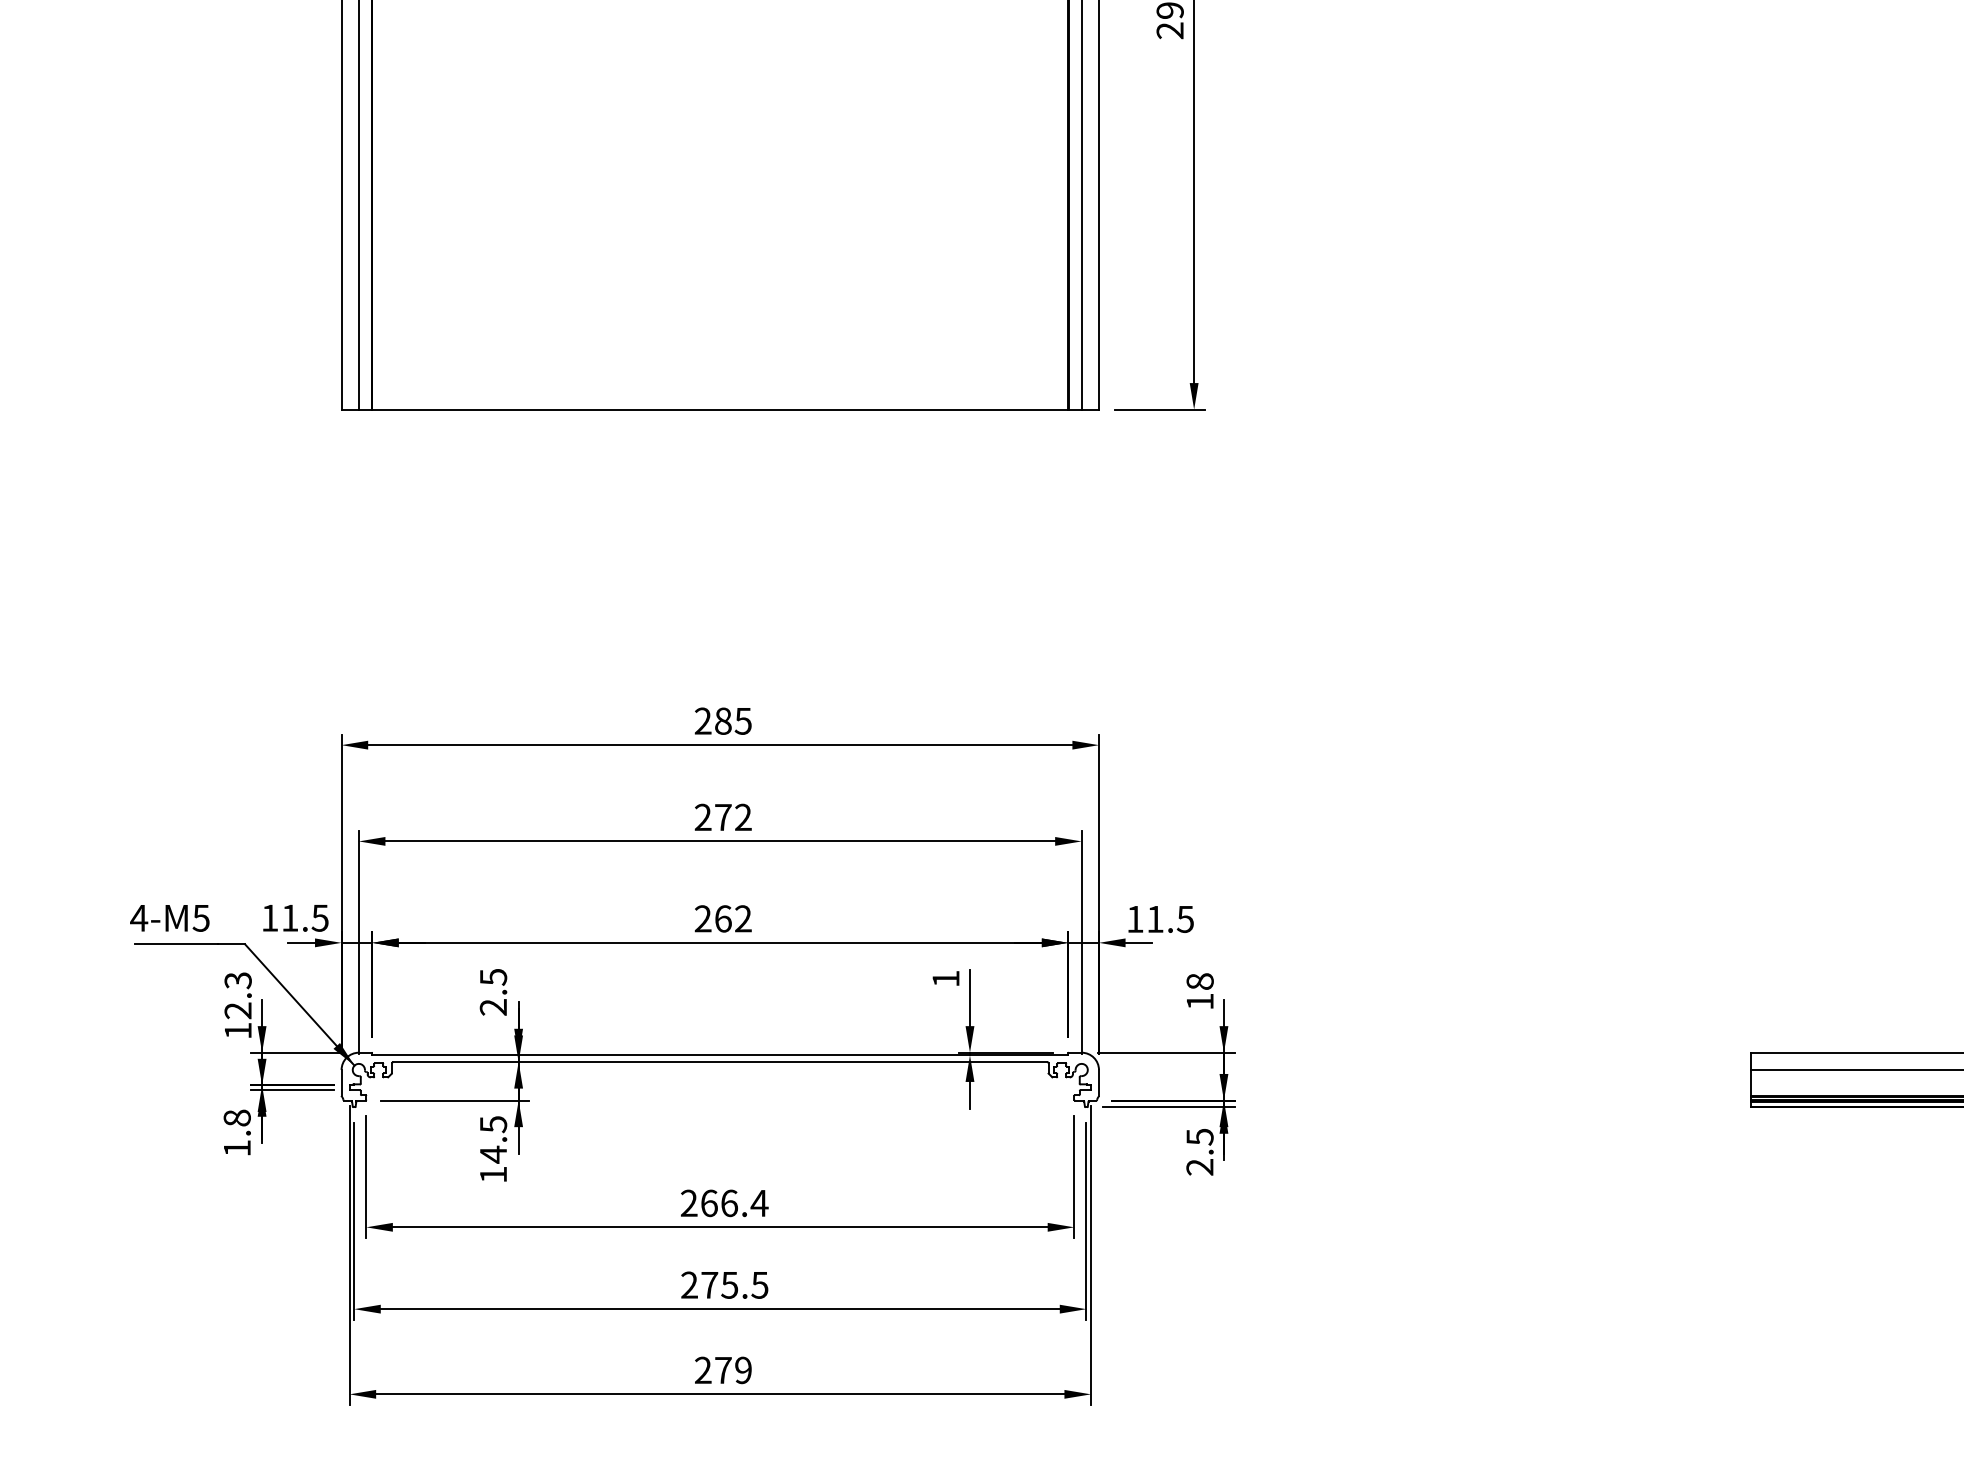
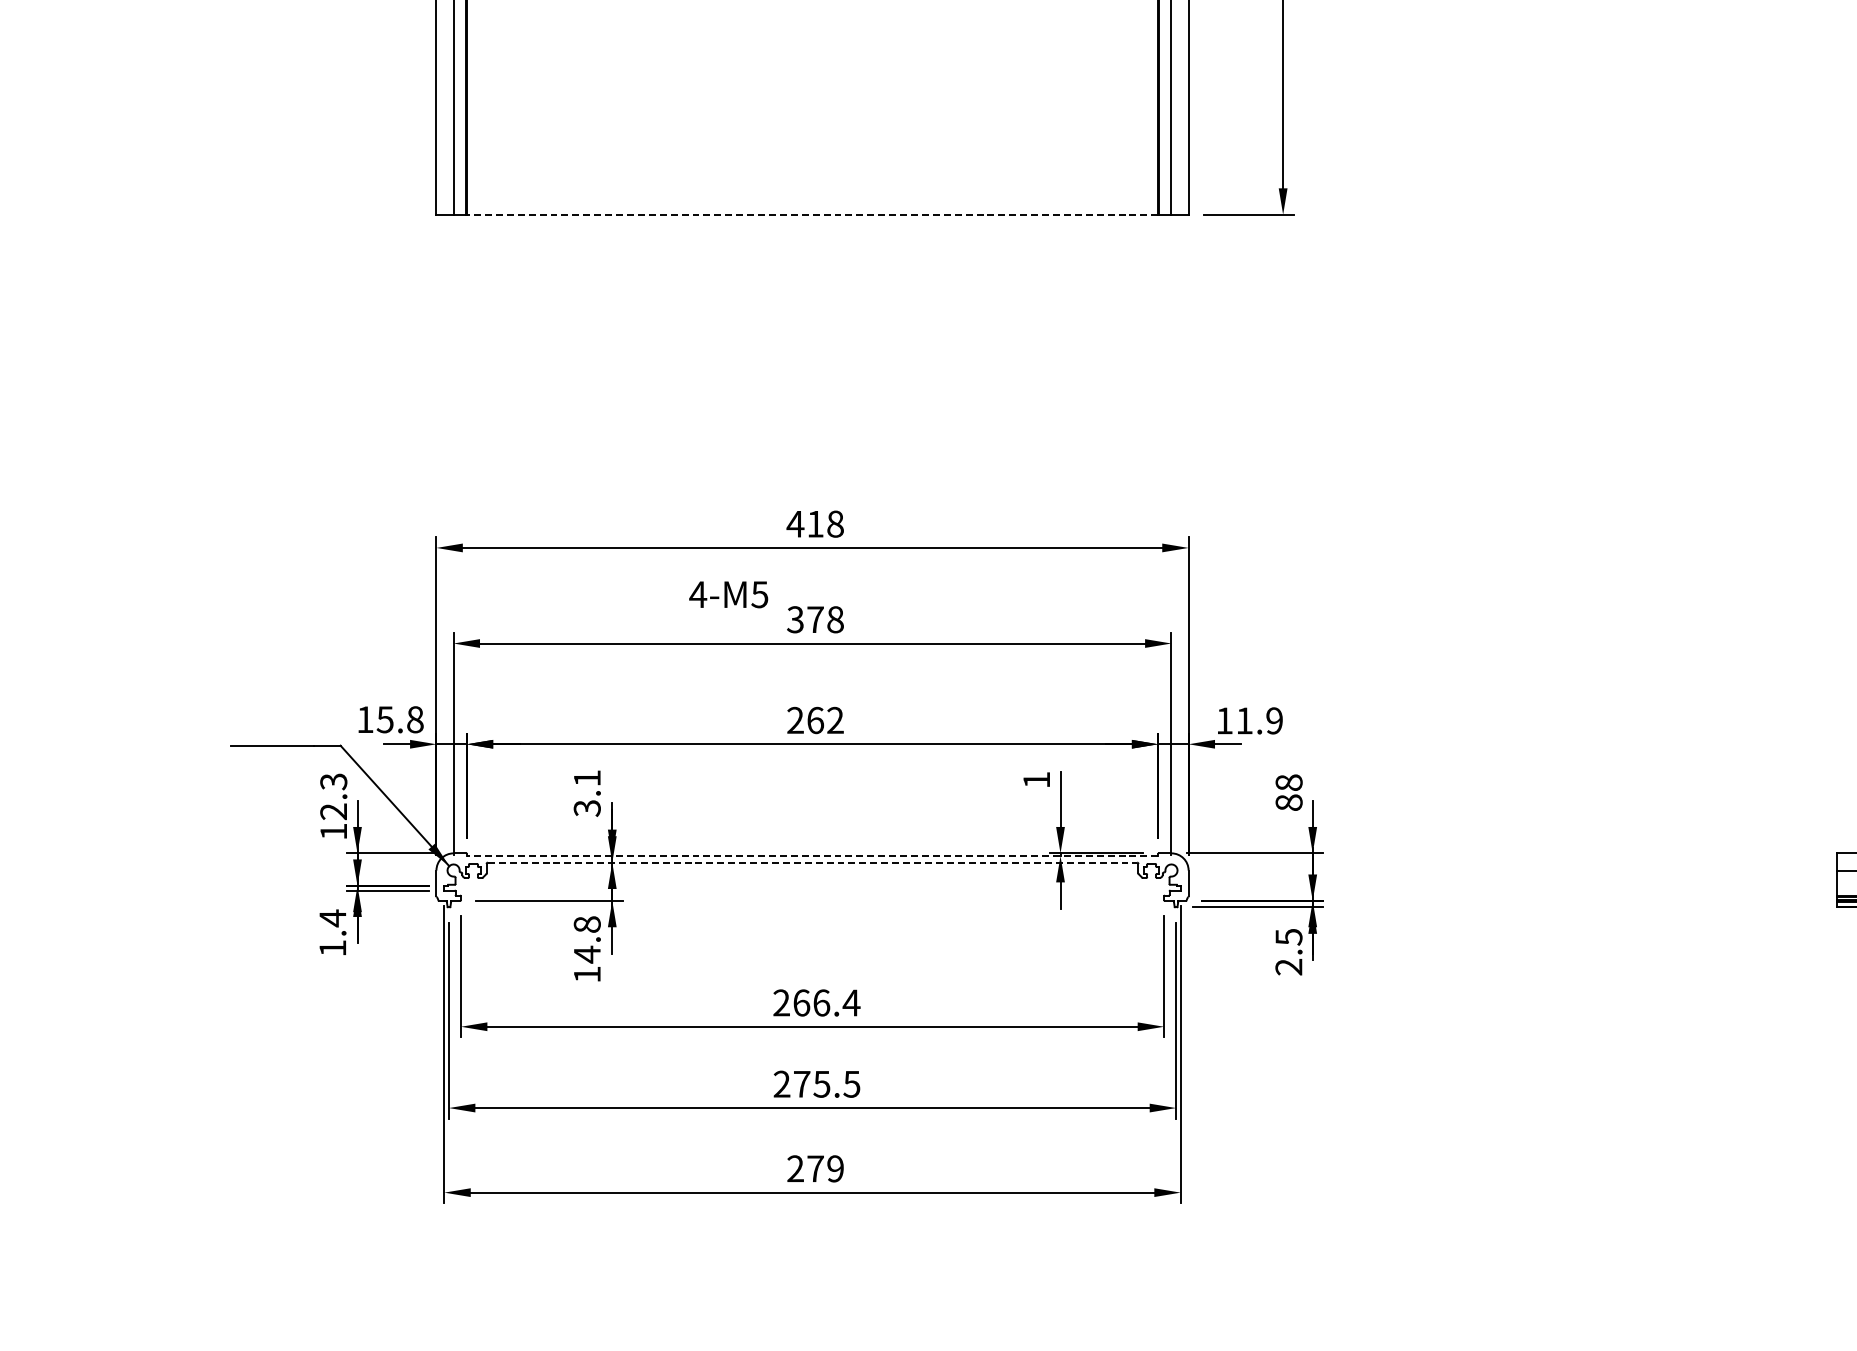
line: (719, 409) -> (811, 214), solid -> dashed
text: (722, 720) -> (814, 523), 285 -> 418
text: (722, 817) -> (814, 619), 272 -> 378
text: (304, 917) -> (399, 719), 11.5 -> 15.8
text: (169, 918) -> (728, 594), moved
text: (1184, 918) -> (1273, 720), 11.5 -> 11.9
text: (493, 992) -> (587, 793), 2.5 -> 3.1
text: (1199, 1001) -> (1288, 802), 18 -> 88
line: (719, 1055) -> (811, 856), solid -> dashed
line: (720, 1062) -> (812, 863), solid -> dashed
text: (236, 1118) -> (332, 918), 1.8 -> 1.4
text: (493, 1124) -> (587, 924), 14.5 -> 14.8

